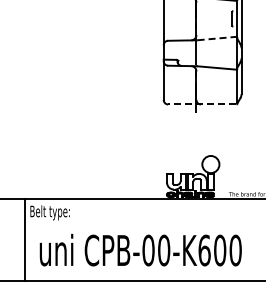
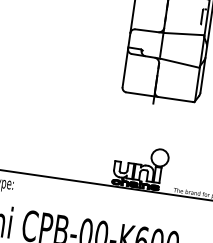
line: (217, 38) -> (184, 34), dashed -> solid
line: (201, 104) -> (159, 97), dashed -> solid

